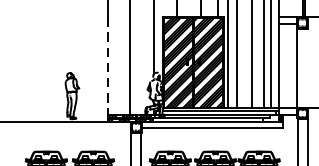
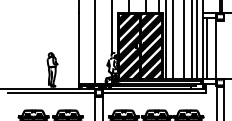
line: (283, 65) -> (206, 47), added
line: (107, 66) -> (78, 48), dashed -> solid
line: (69, 128) -> (50, 93), added

